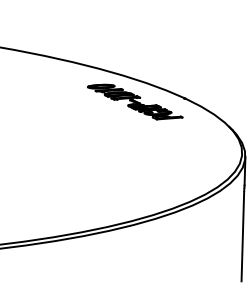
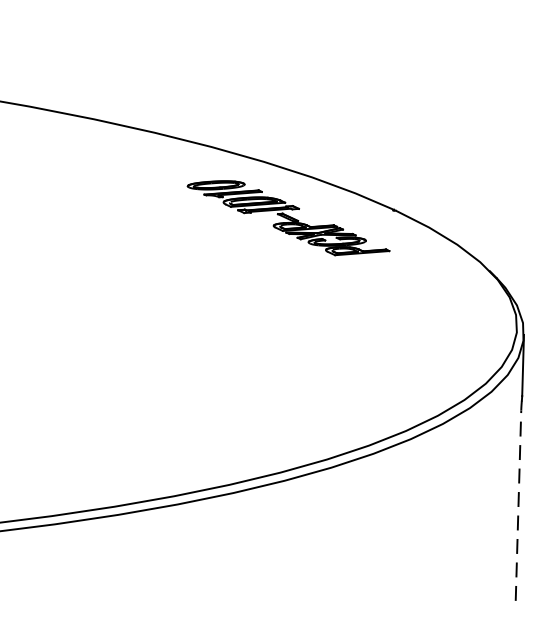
line: (242, 236) -> (517, 505), solid -> dashed

